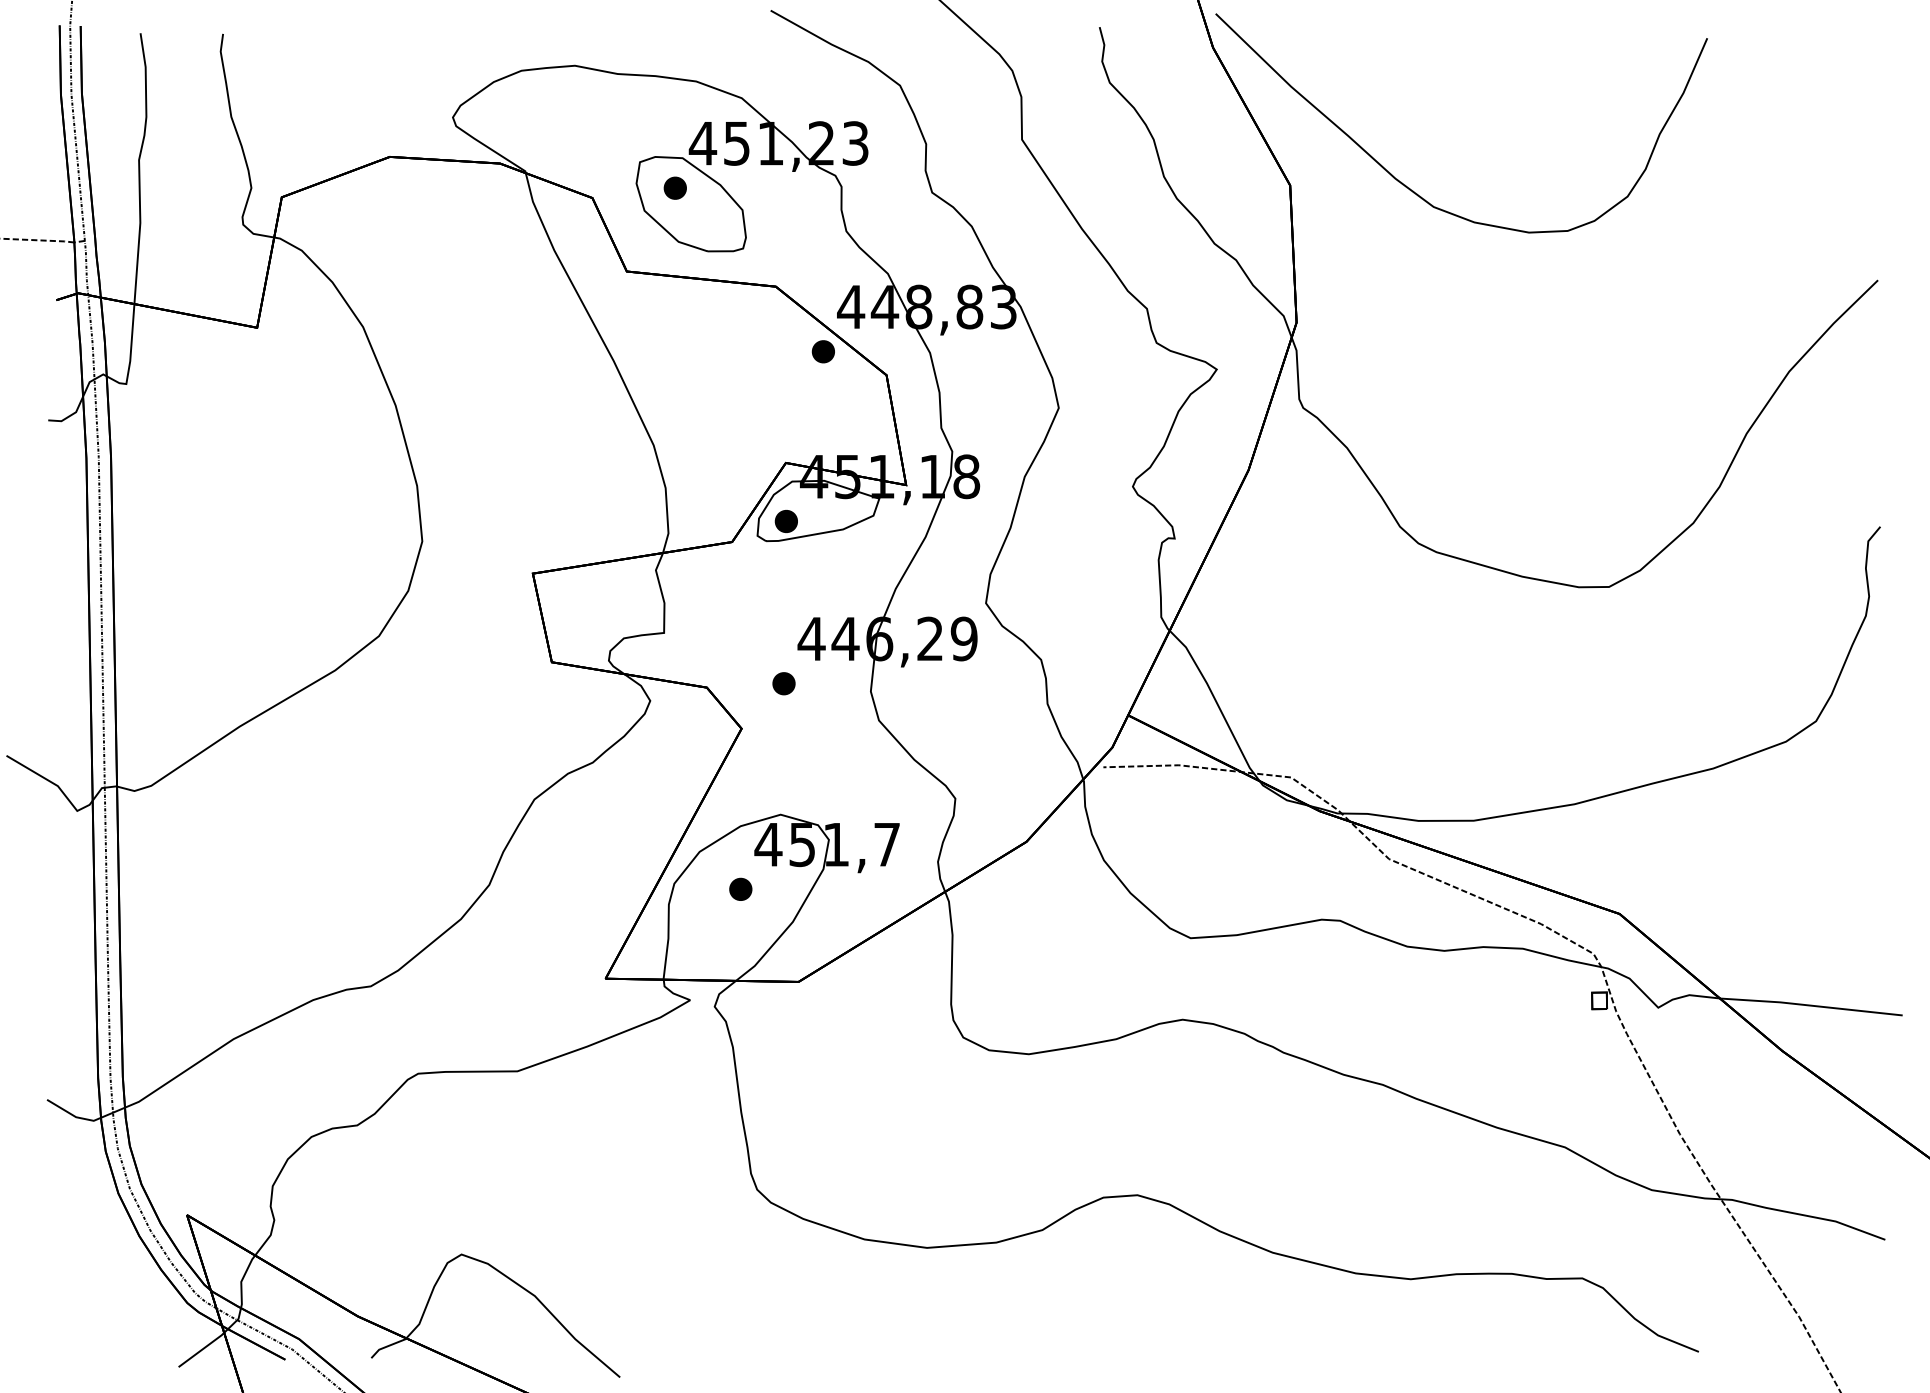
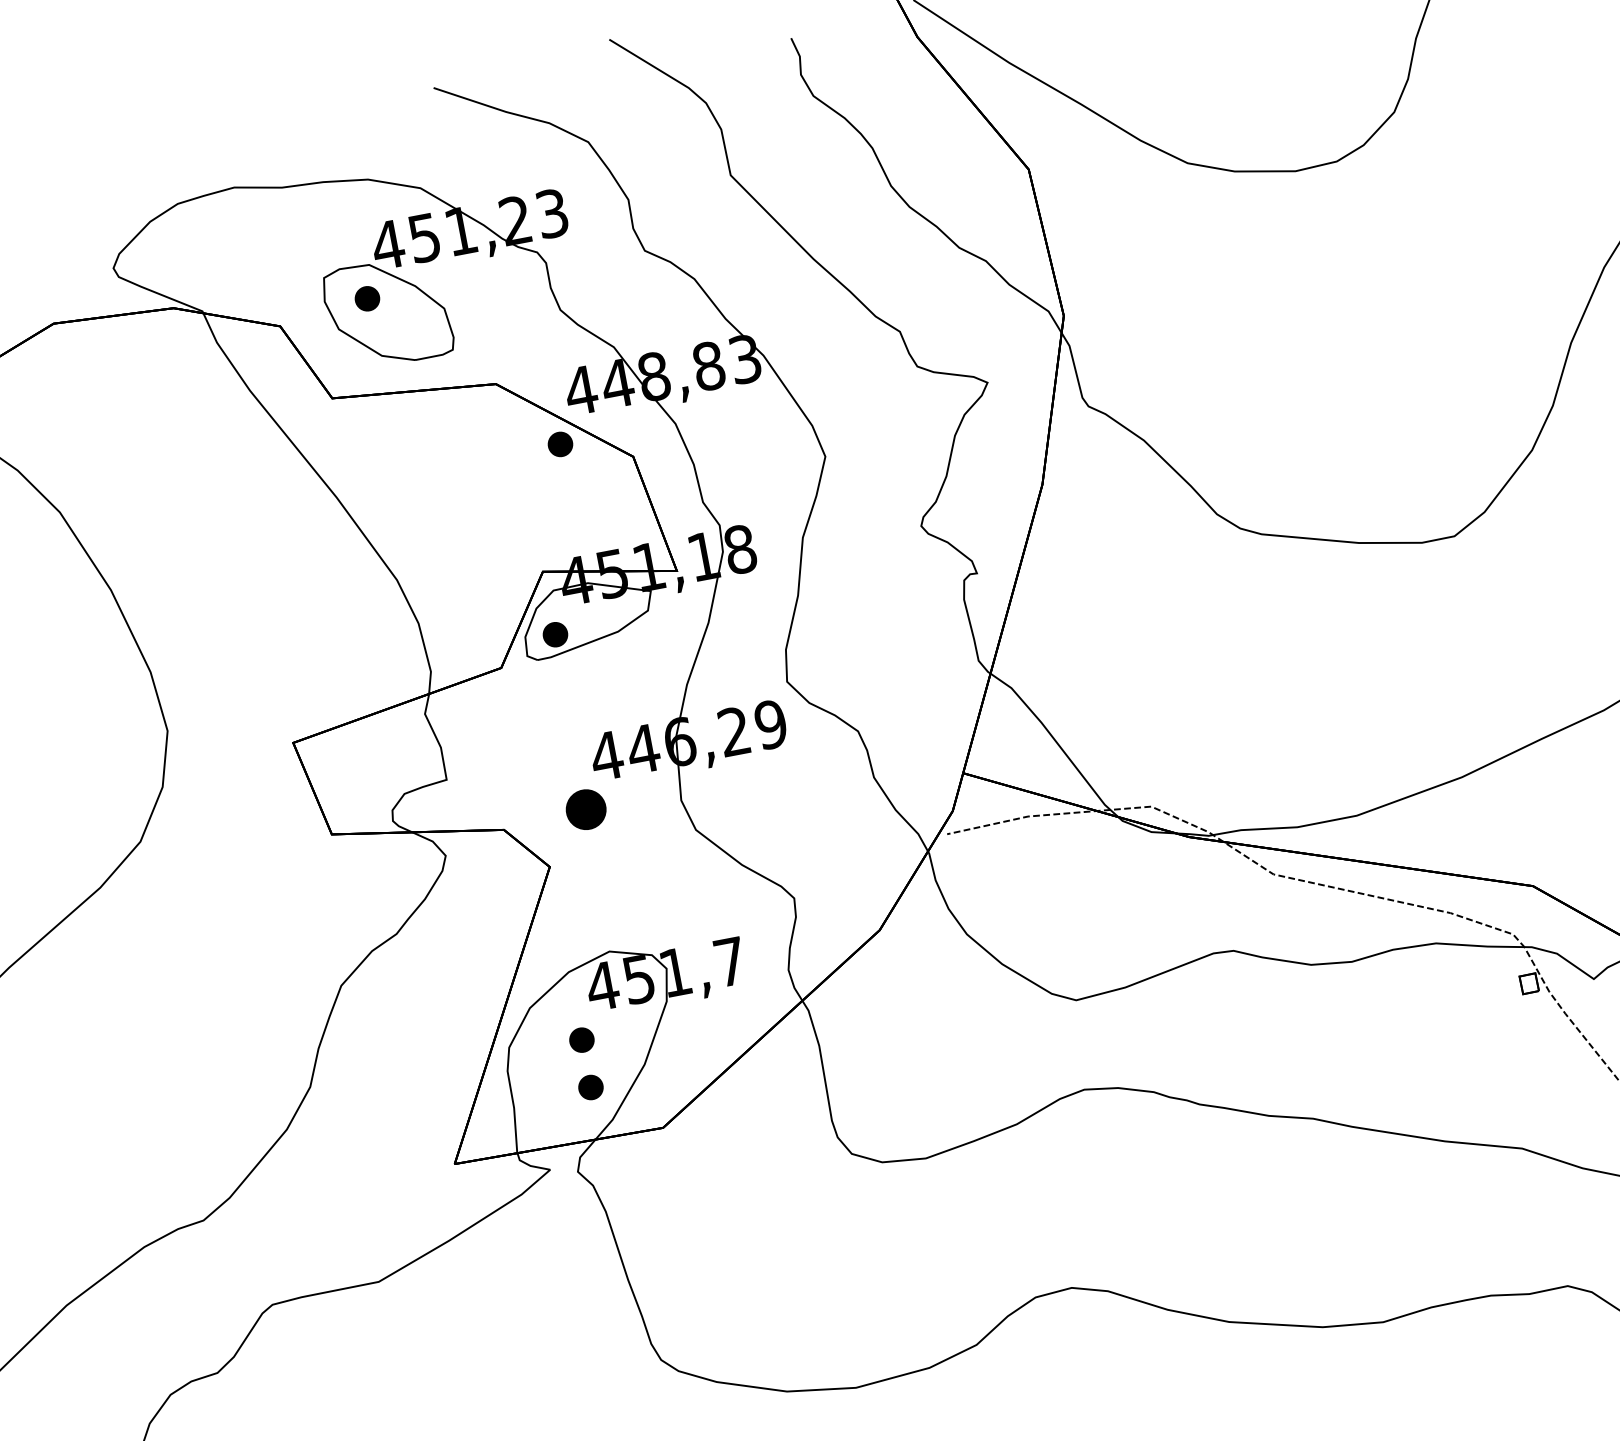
part: (783, 683) -> (585, 809), size x1.6
part: (740, 932) -> (590, 1086), added

